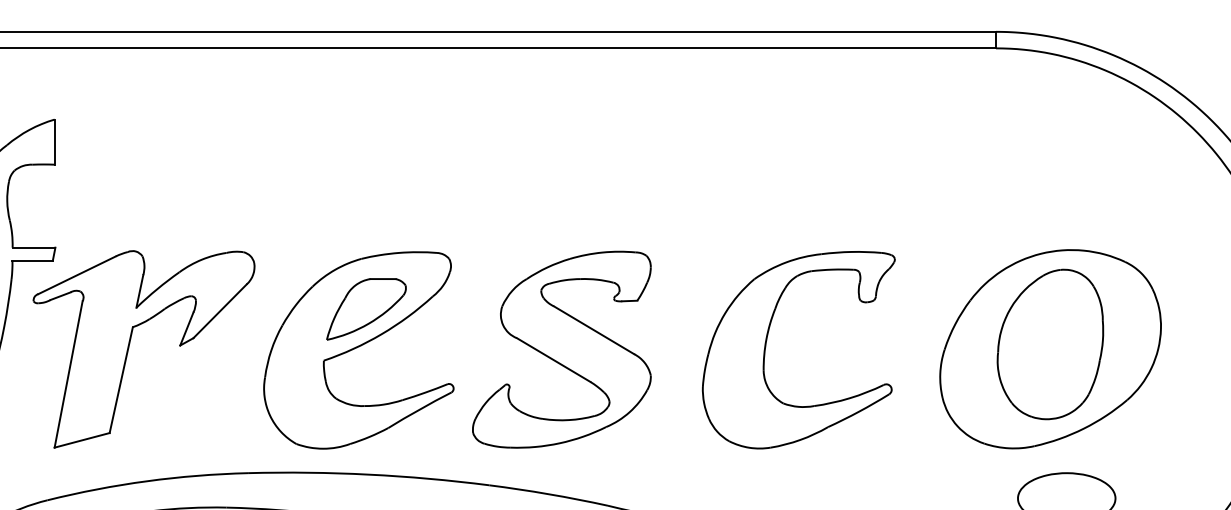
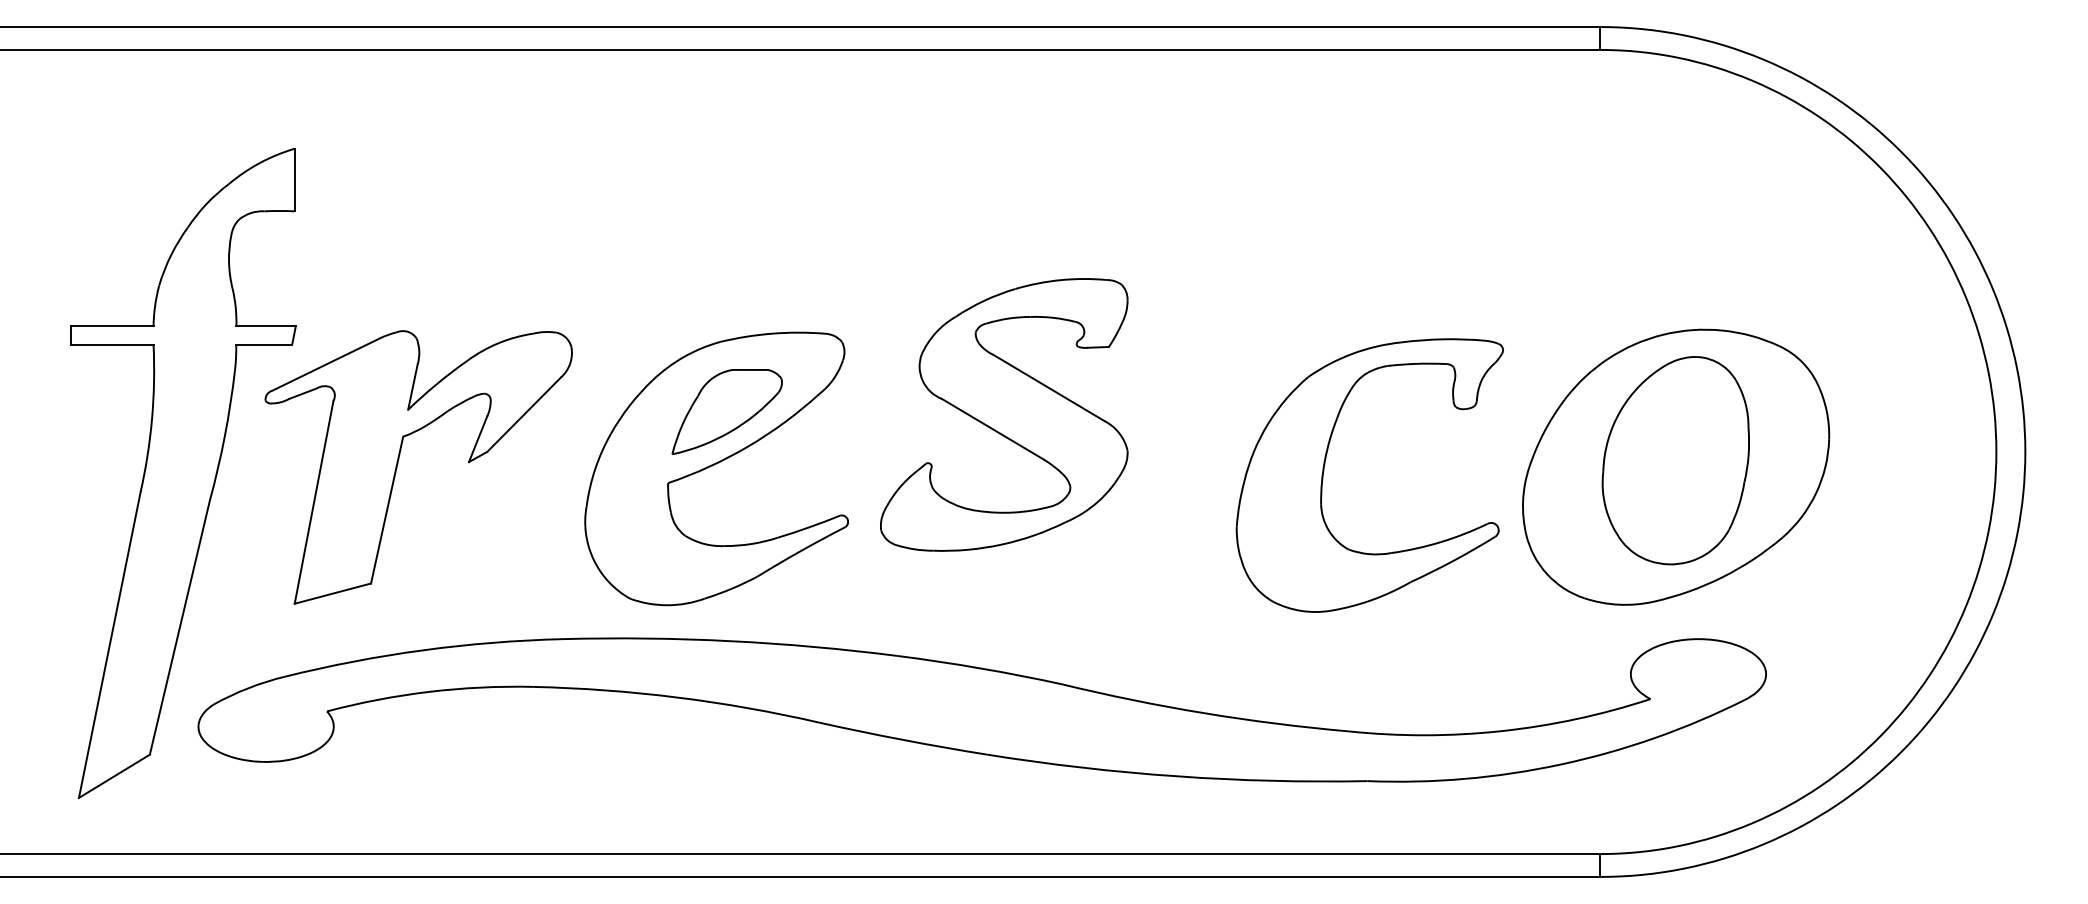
part: (766, 347) -> (1324, 471), moved
part: (562, 349) -> (1004, 414), moved

